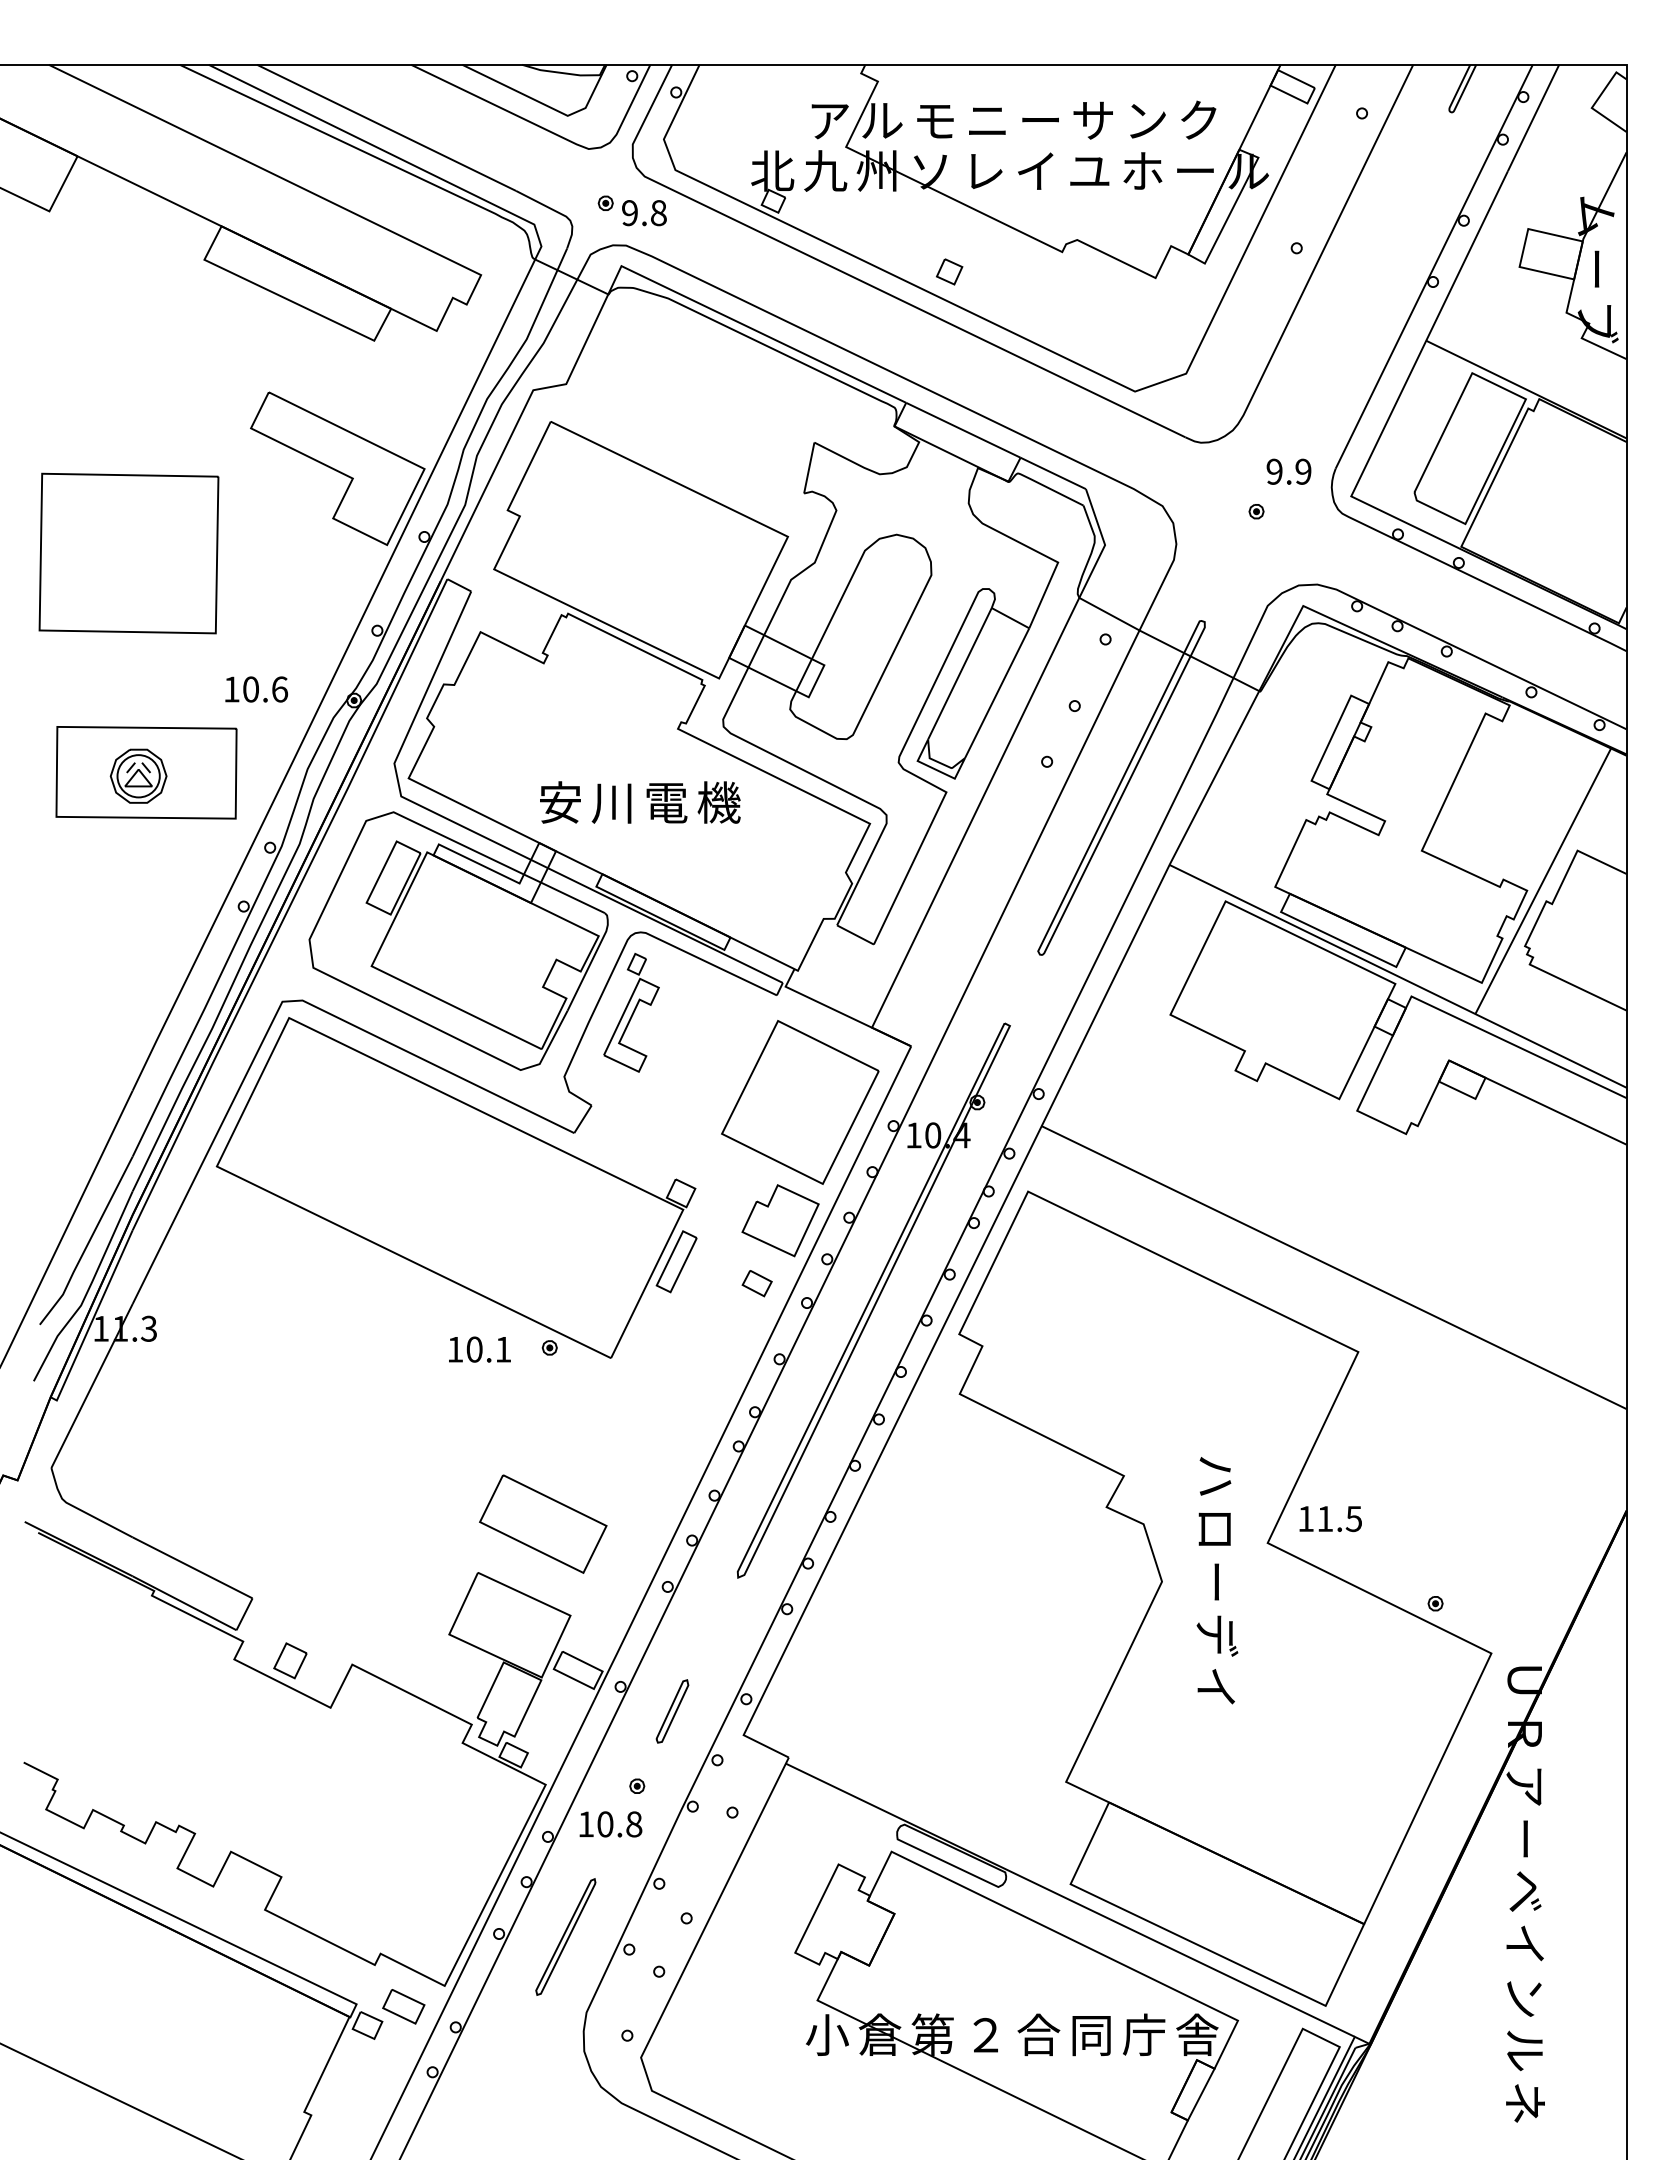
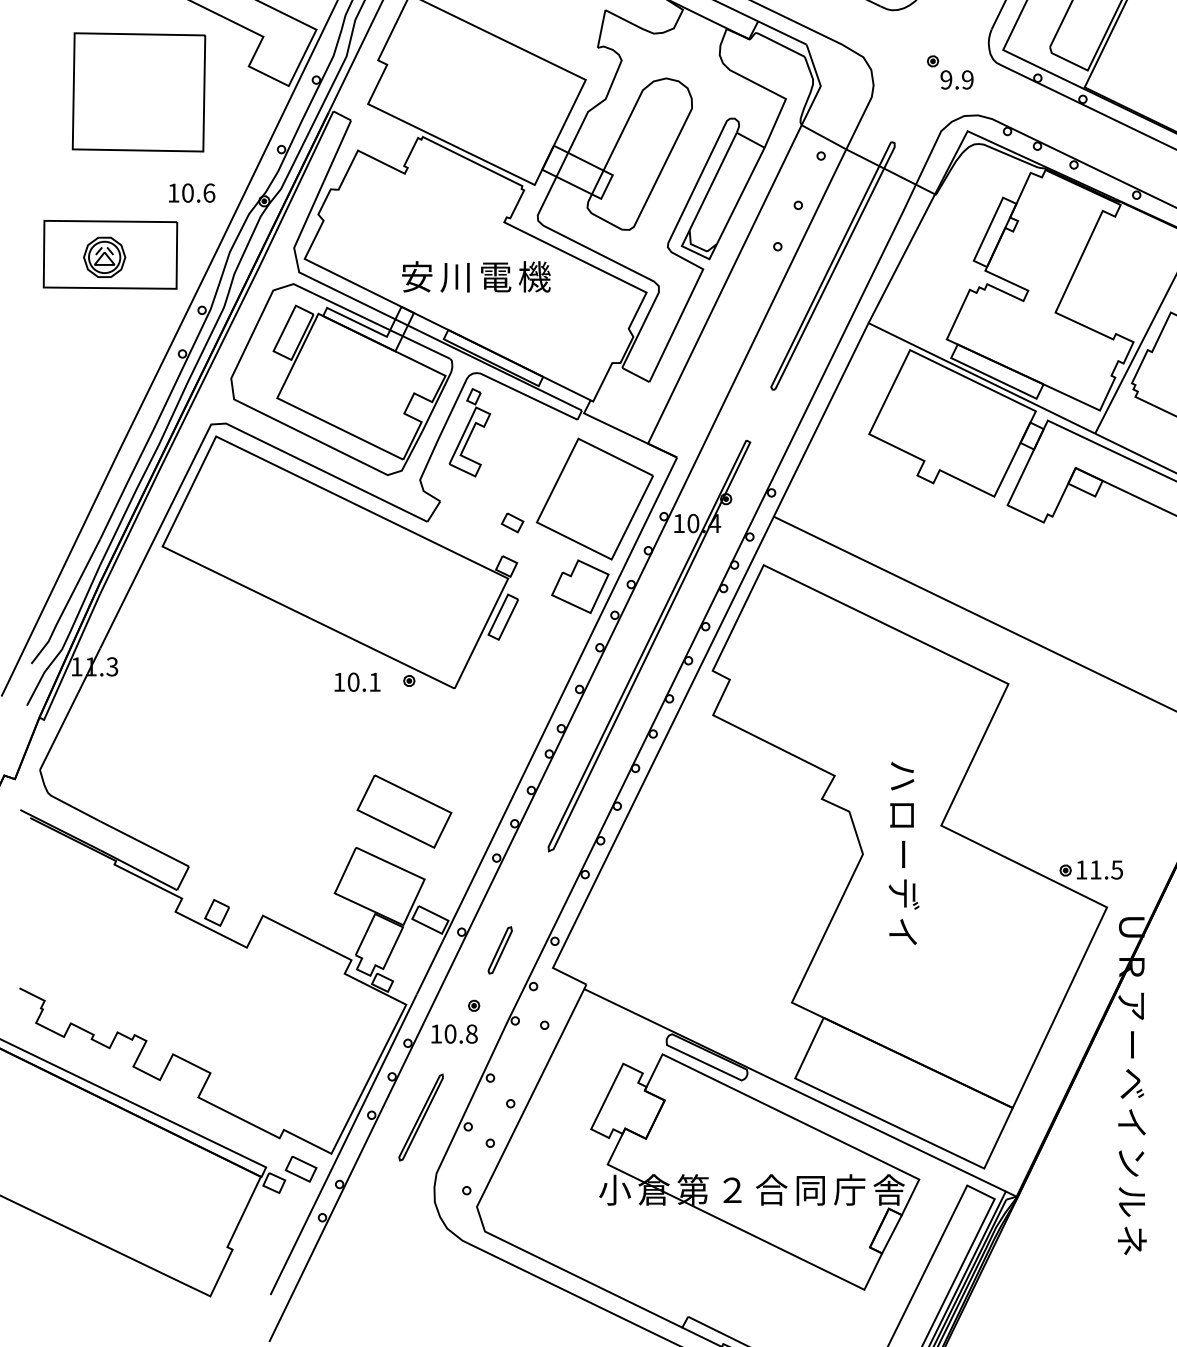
text: (1288, 471) -> (956, 79), moved
part: (128, 553) -> (138, 92), moved
part: (756, 1283) -> (512, 522), moved
text: (1330, 1519) -> (1099, 870), moved

